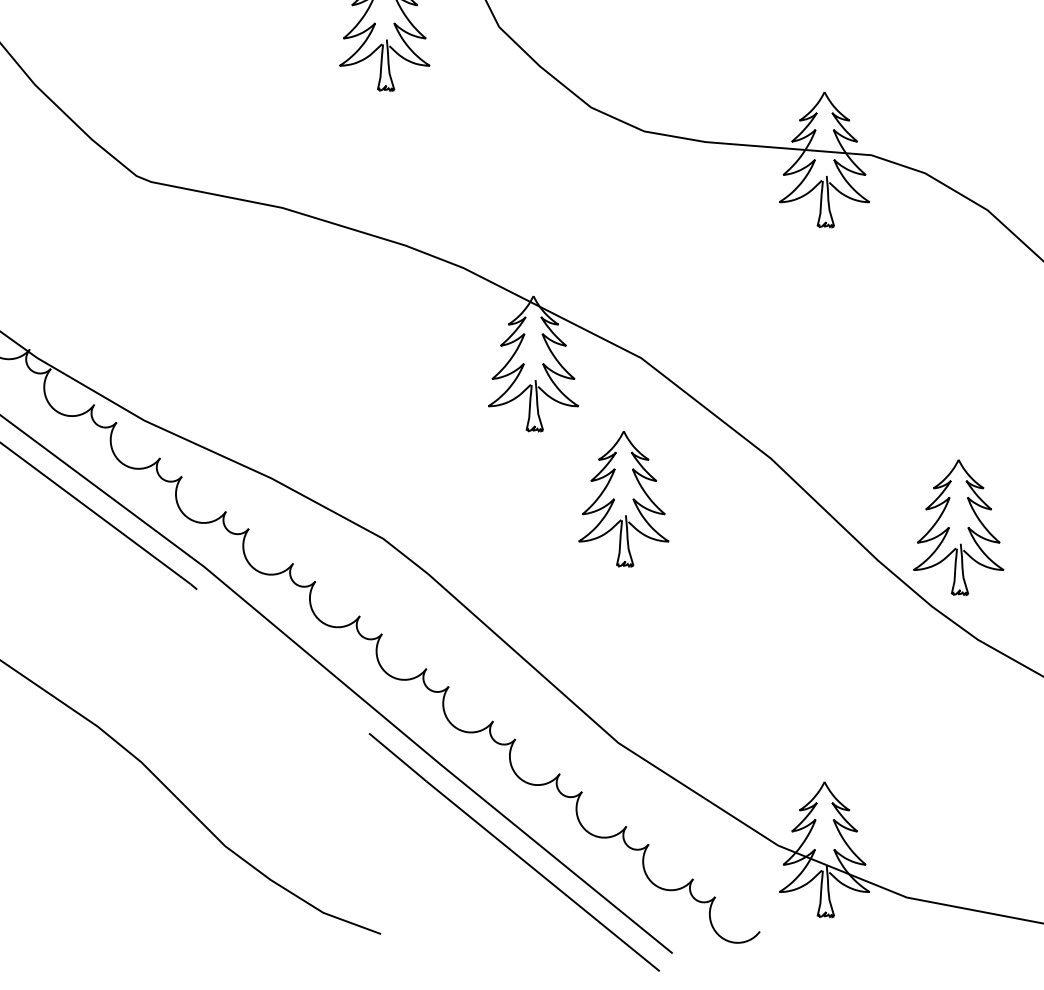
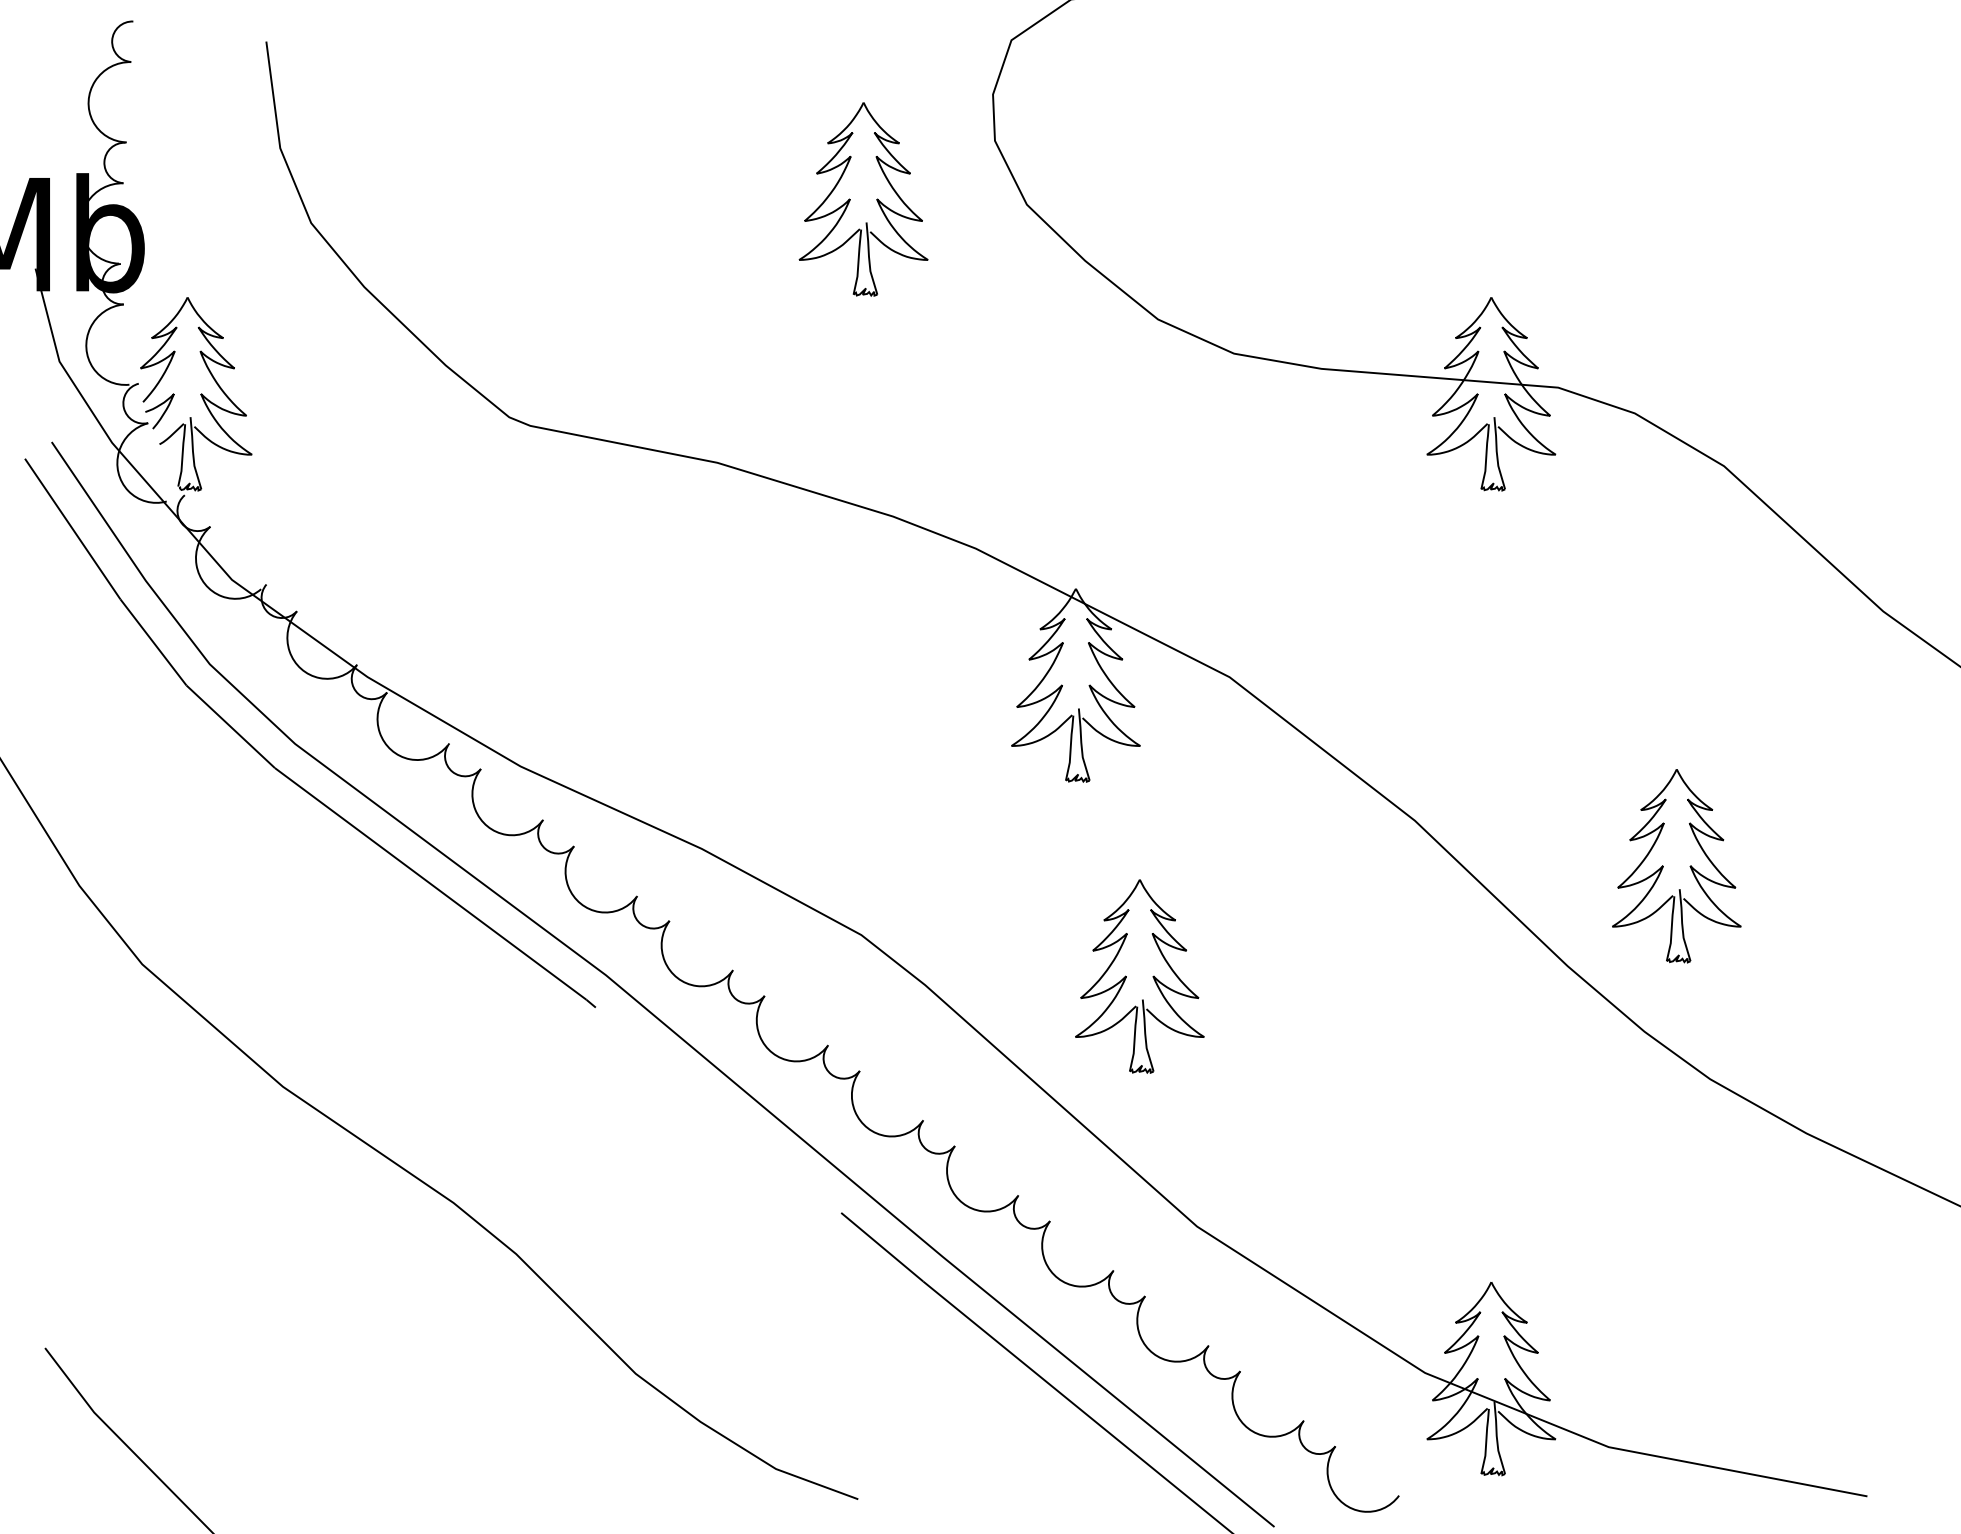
part: (614, 499) -> (1126, 976), moved
part: (949, 527) -> (1663, 866), moved

